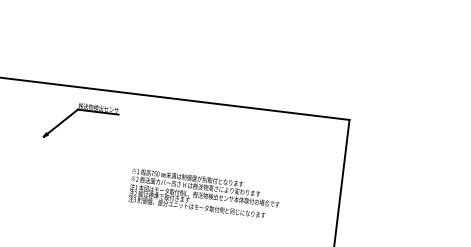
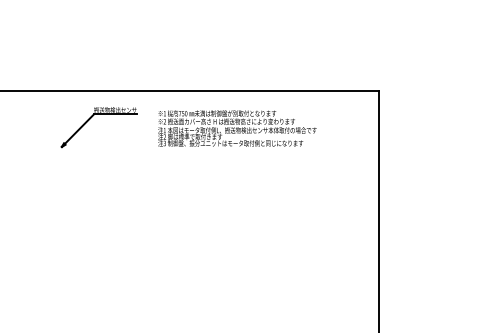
text: (205, 193) -> (237, 128), moved

